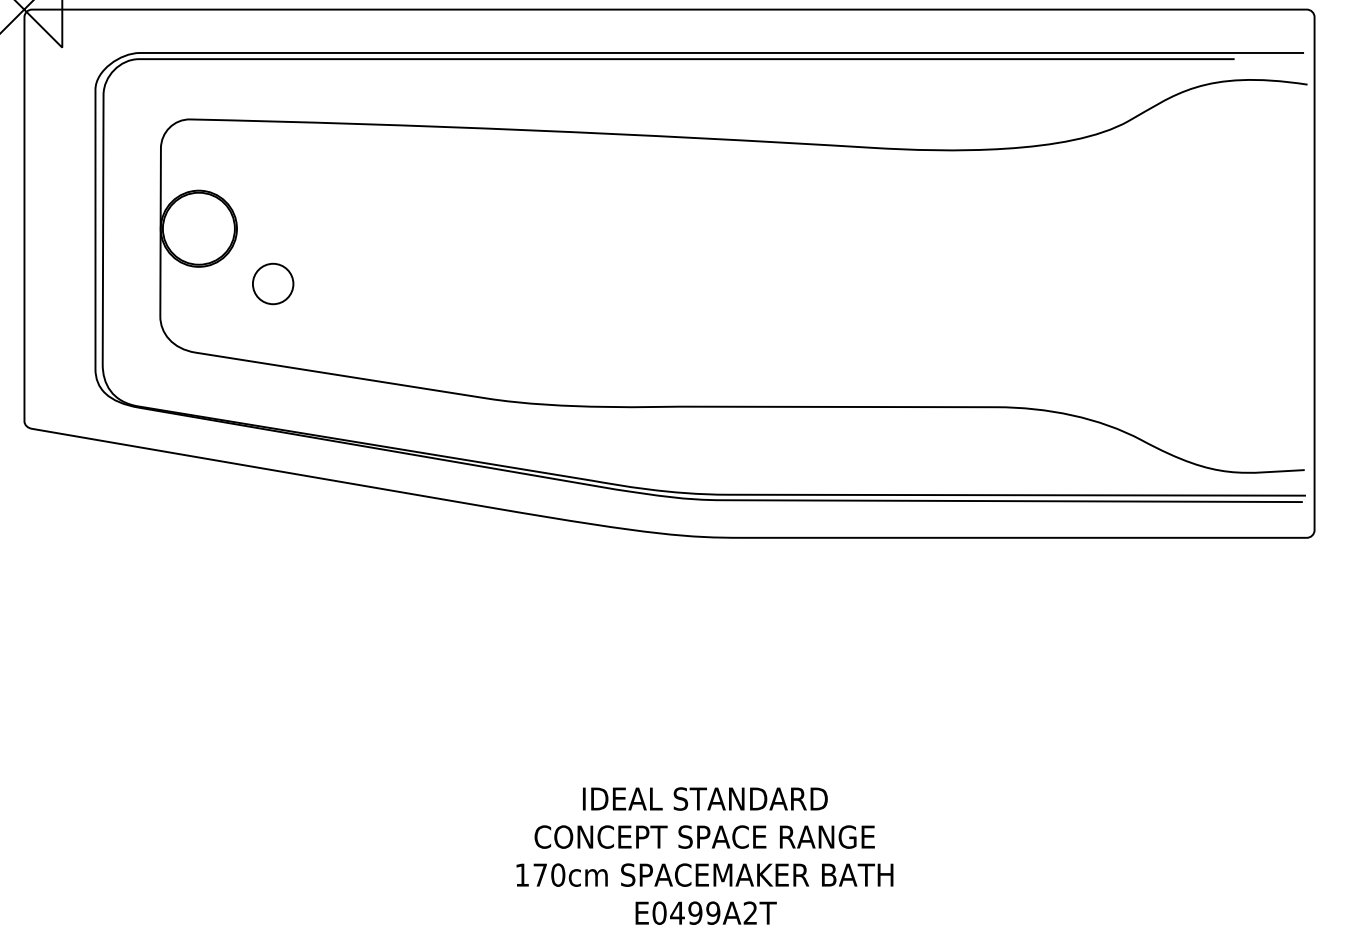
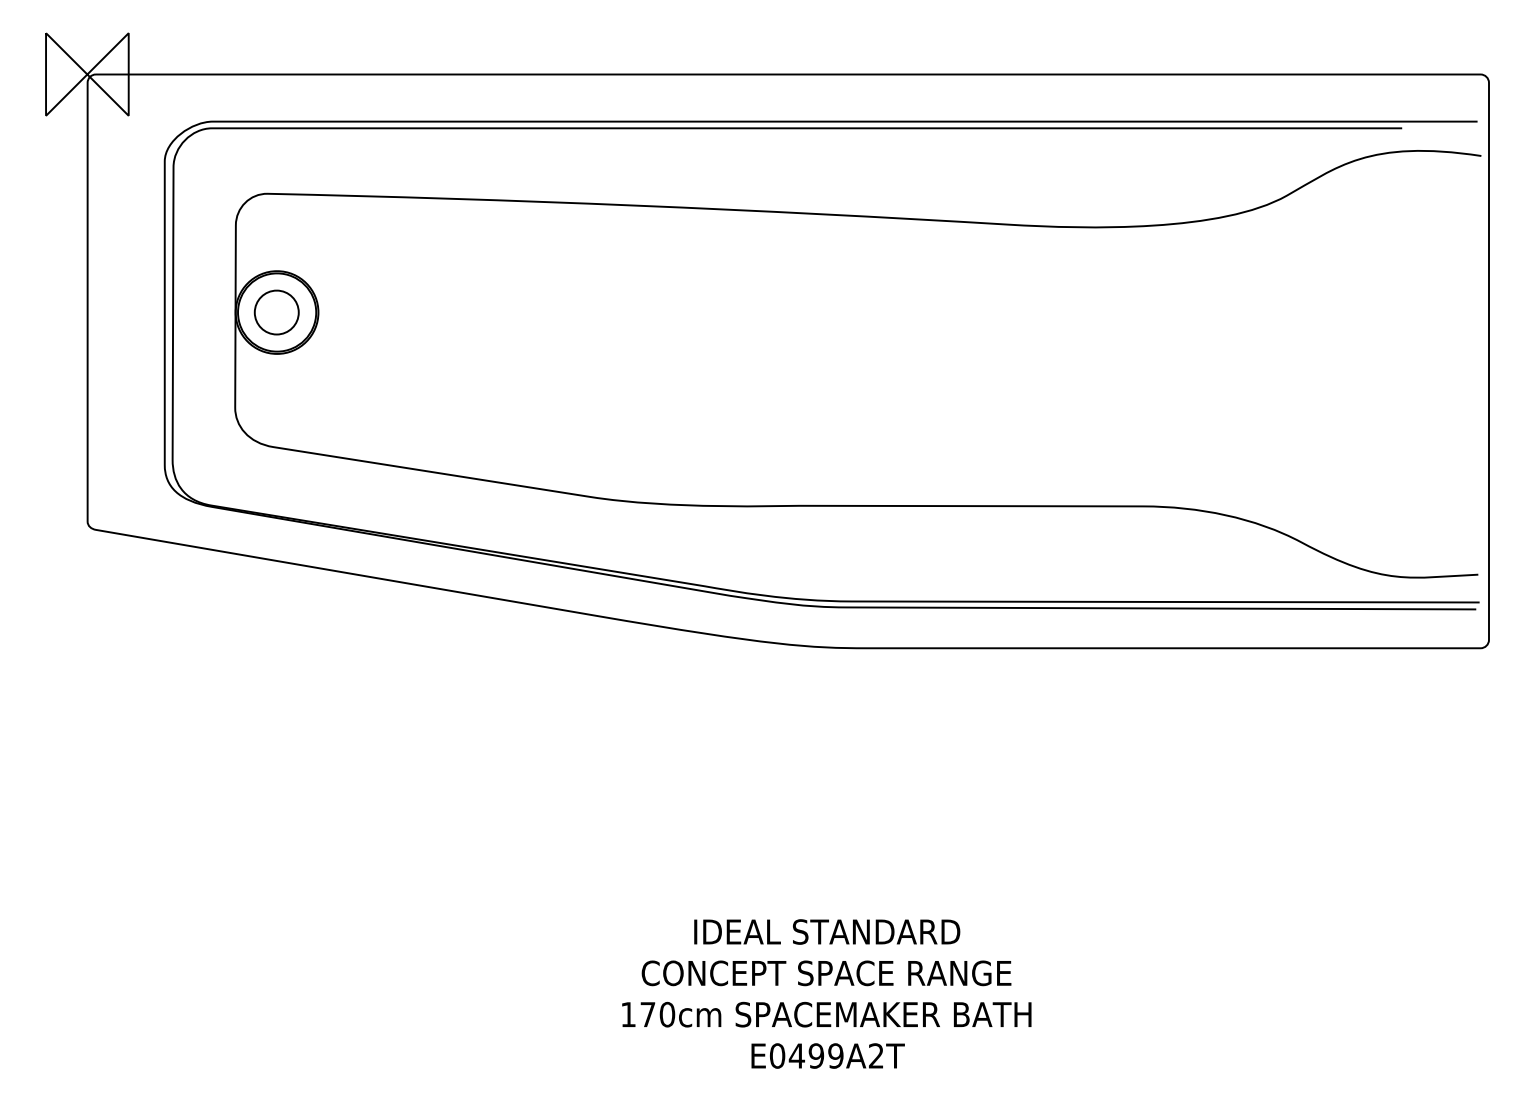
part: (272, 283) -> (276, 312), moved

